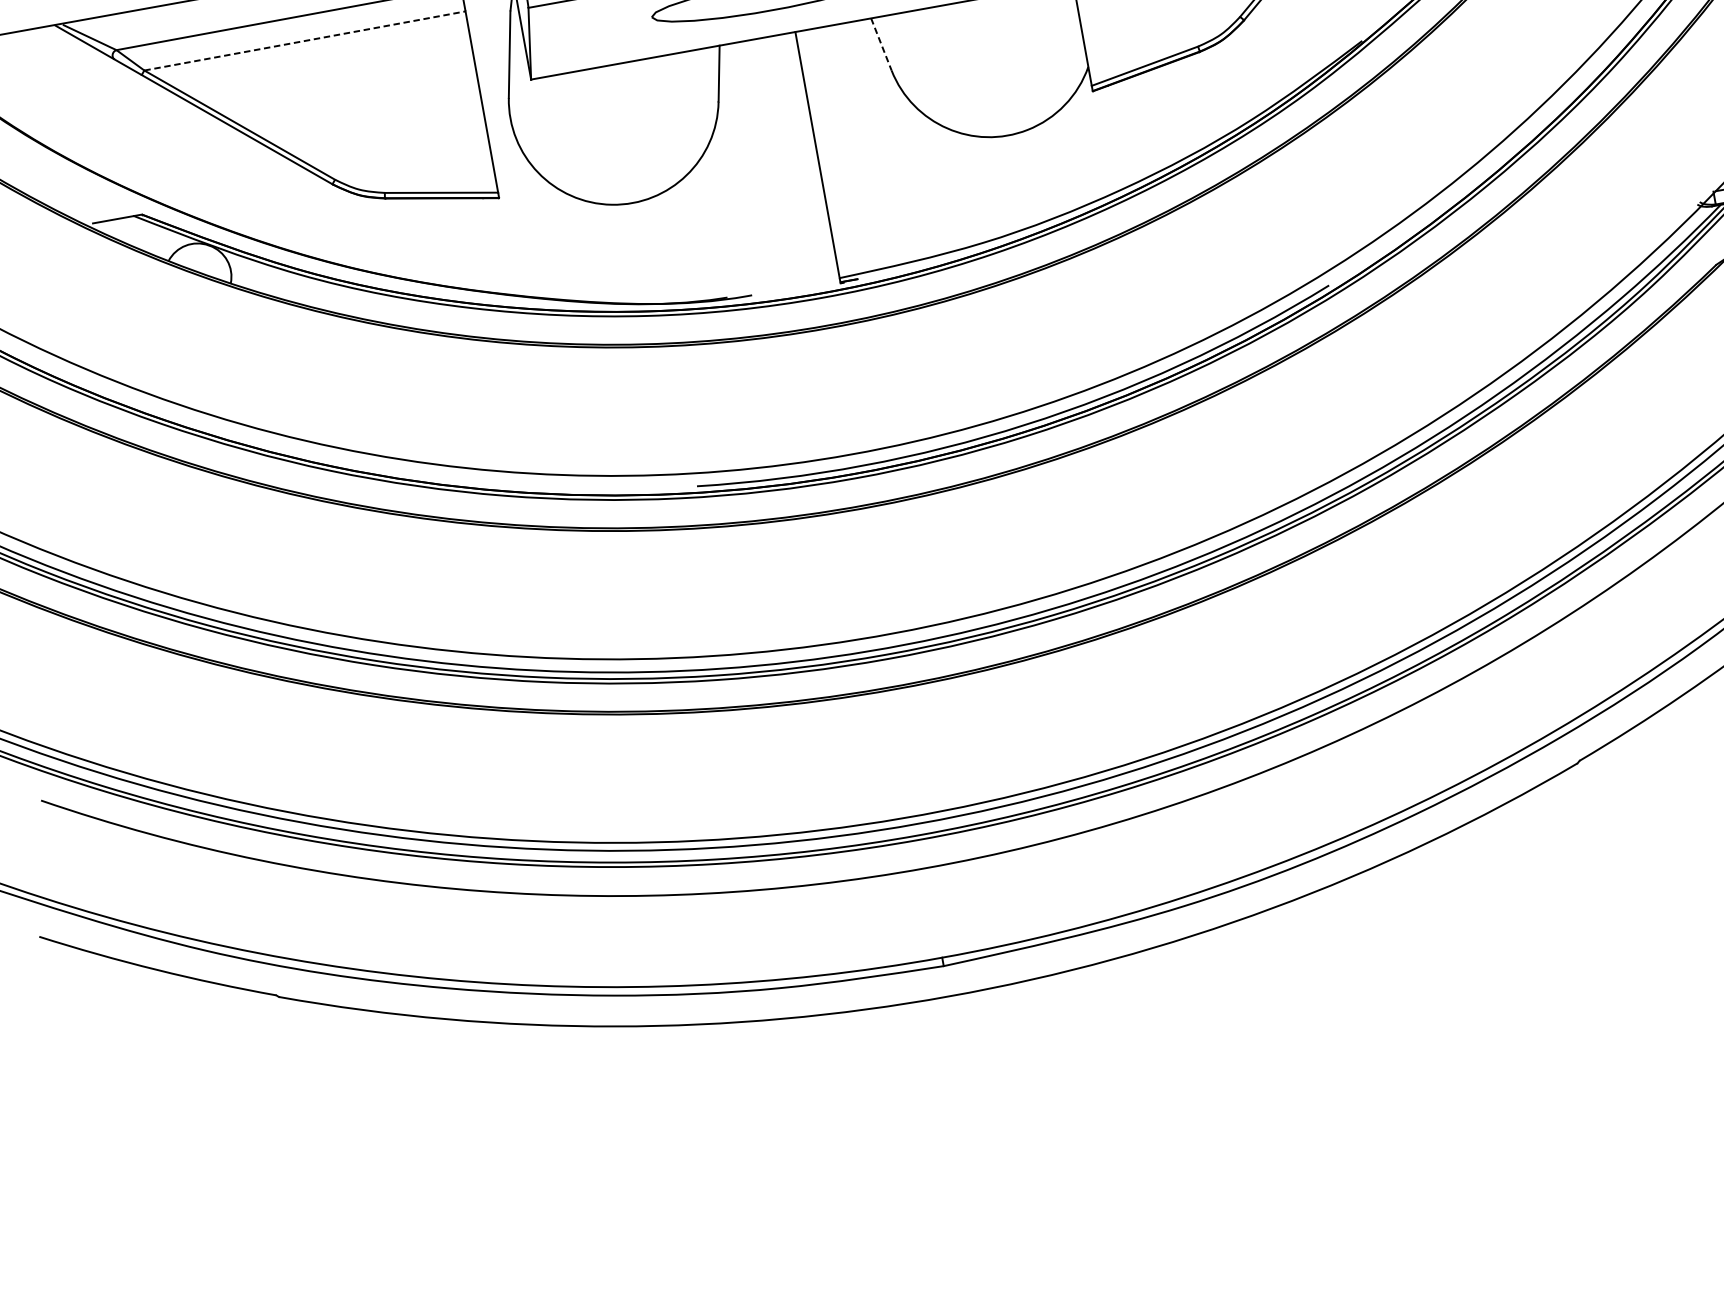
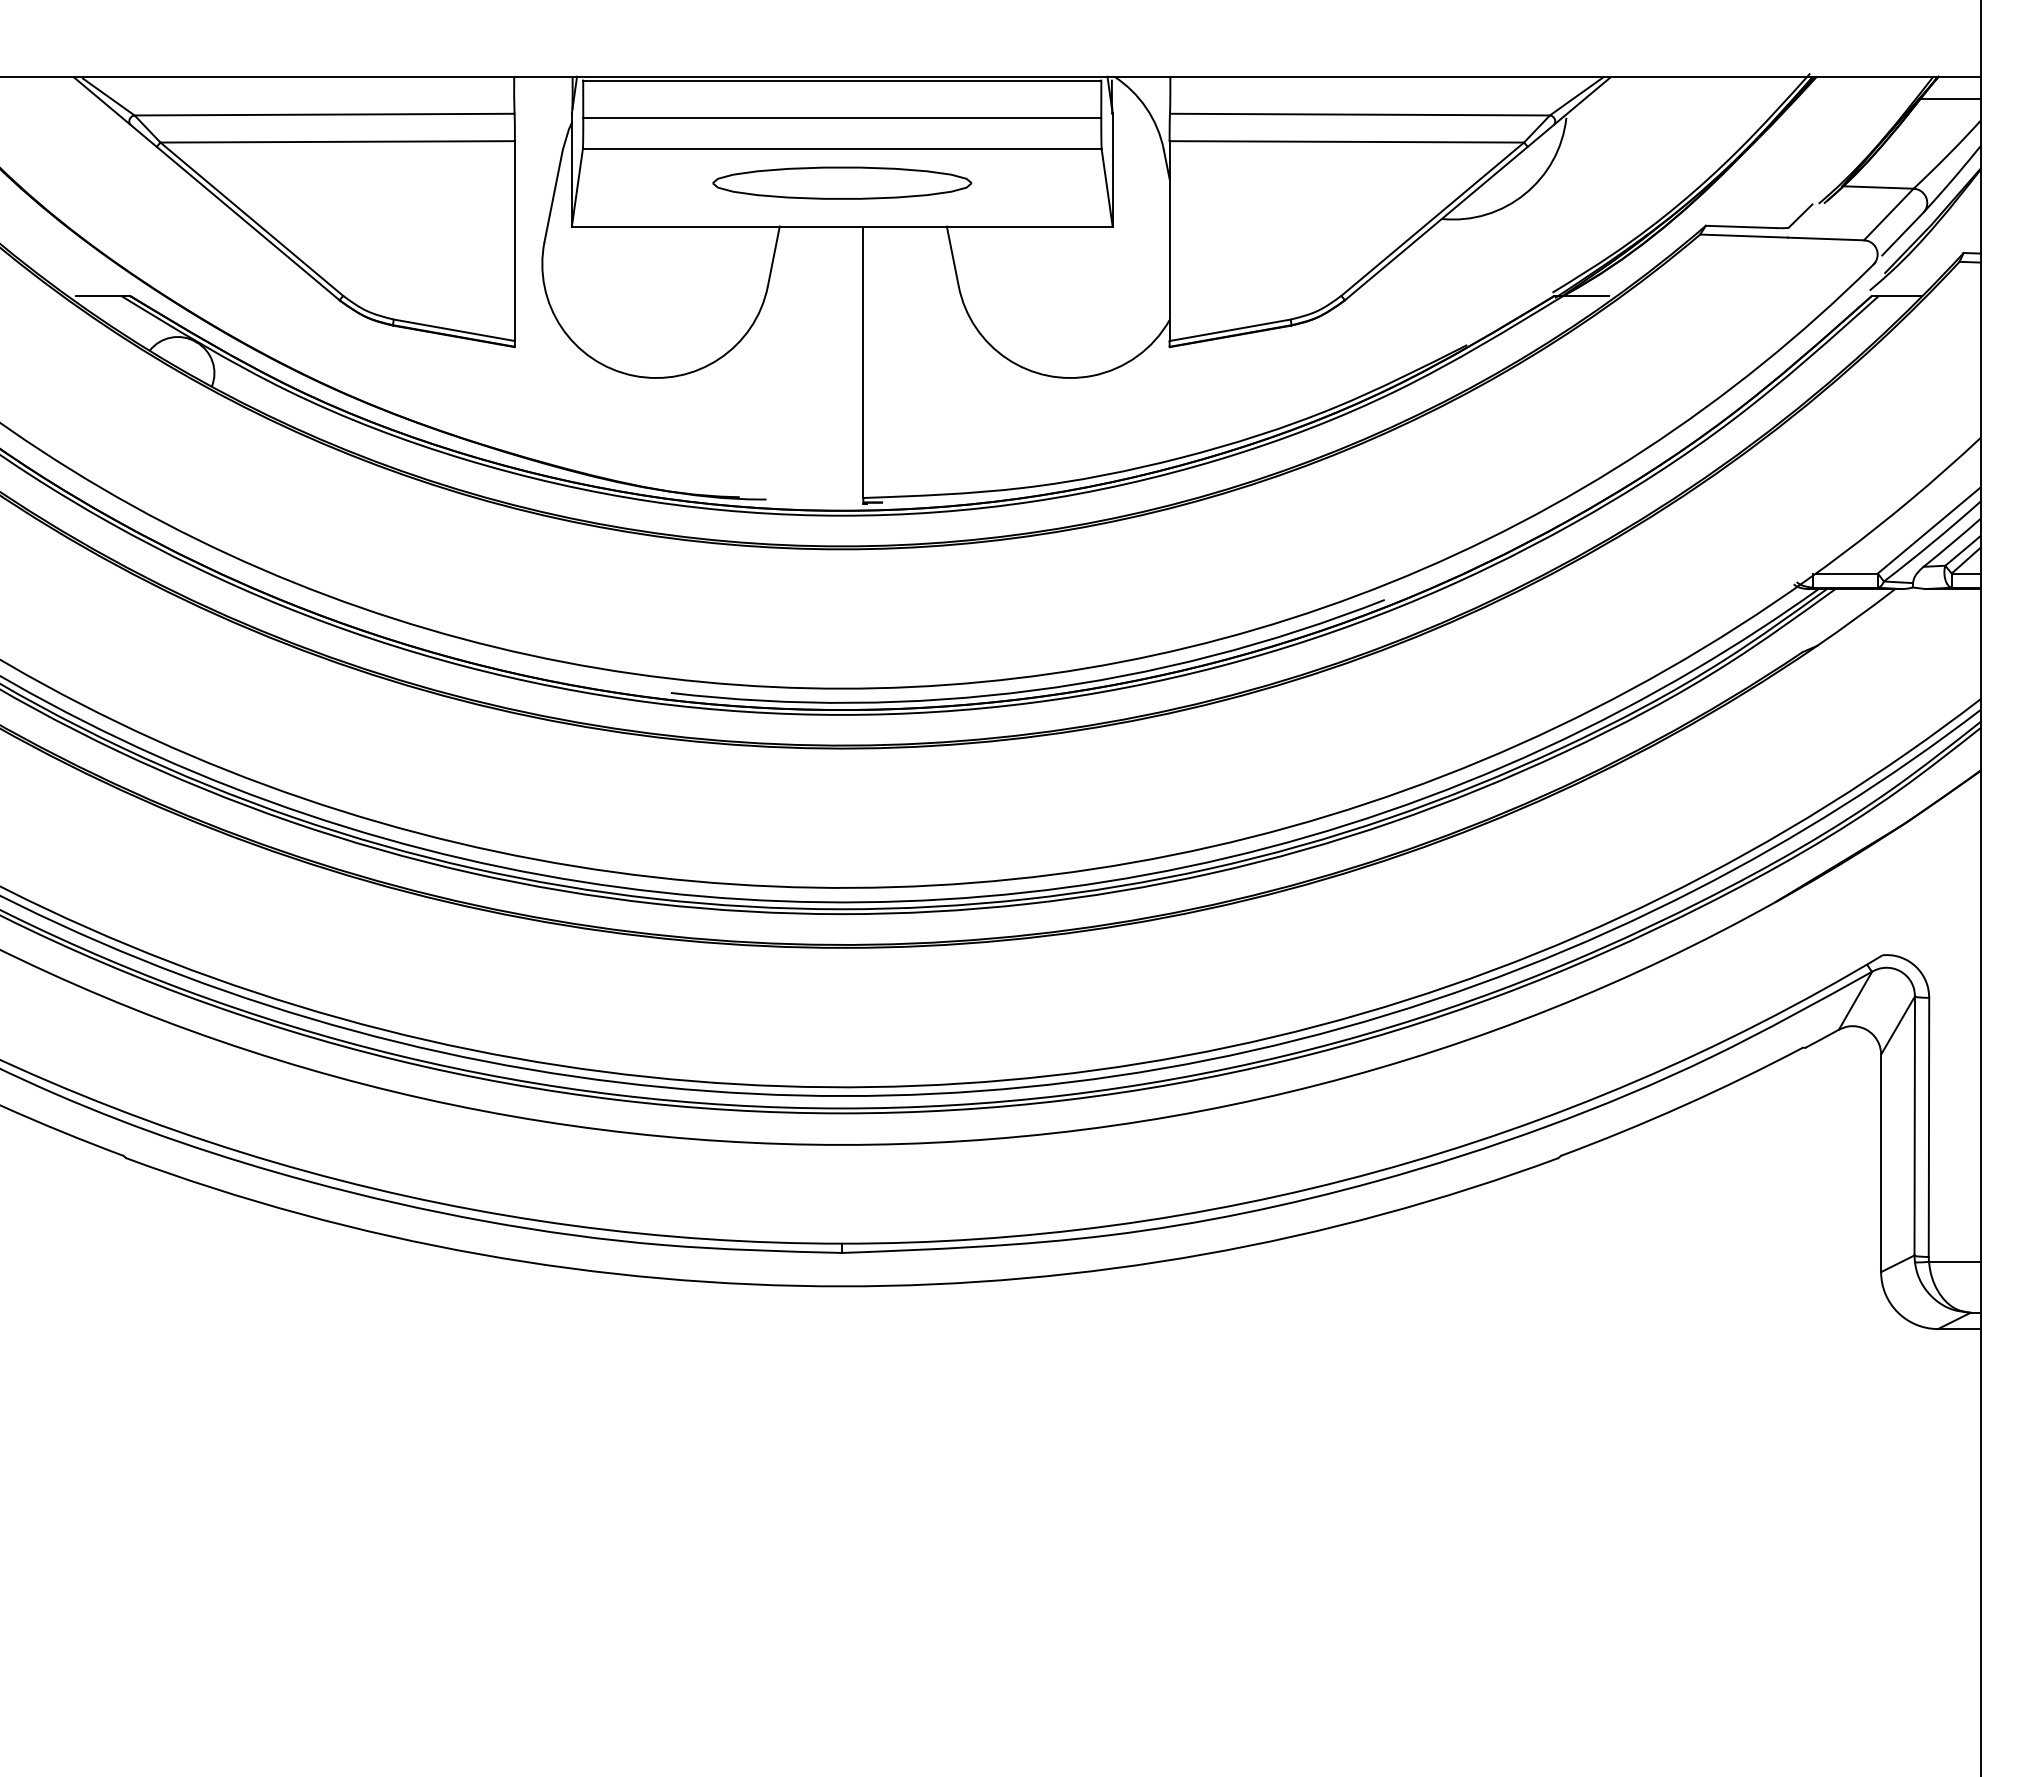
line: (305, 40) -> (338, 141), dashed -> solid
line: (881, 44) -> (952, 256), dashed -> solid

